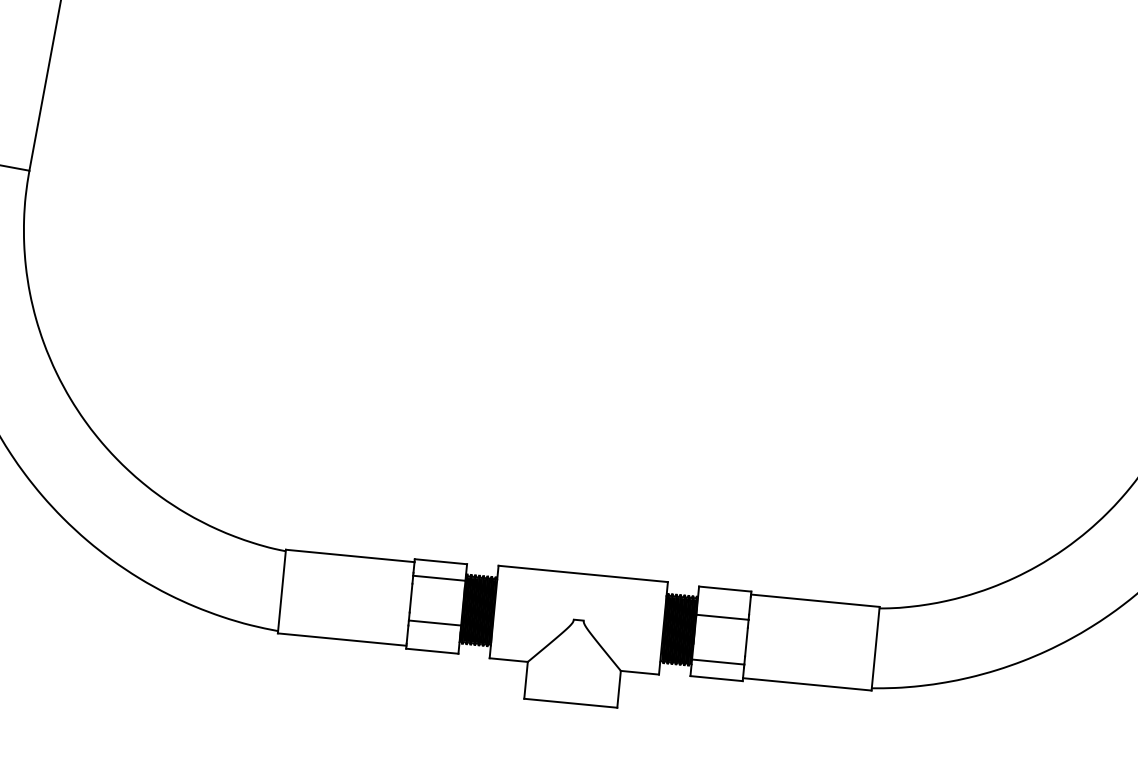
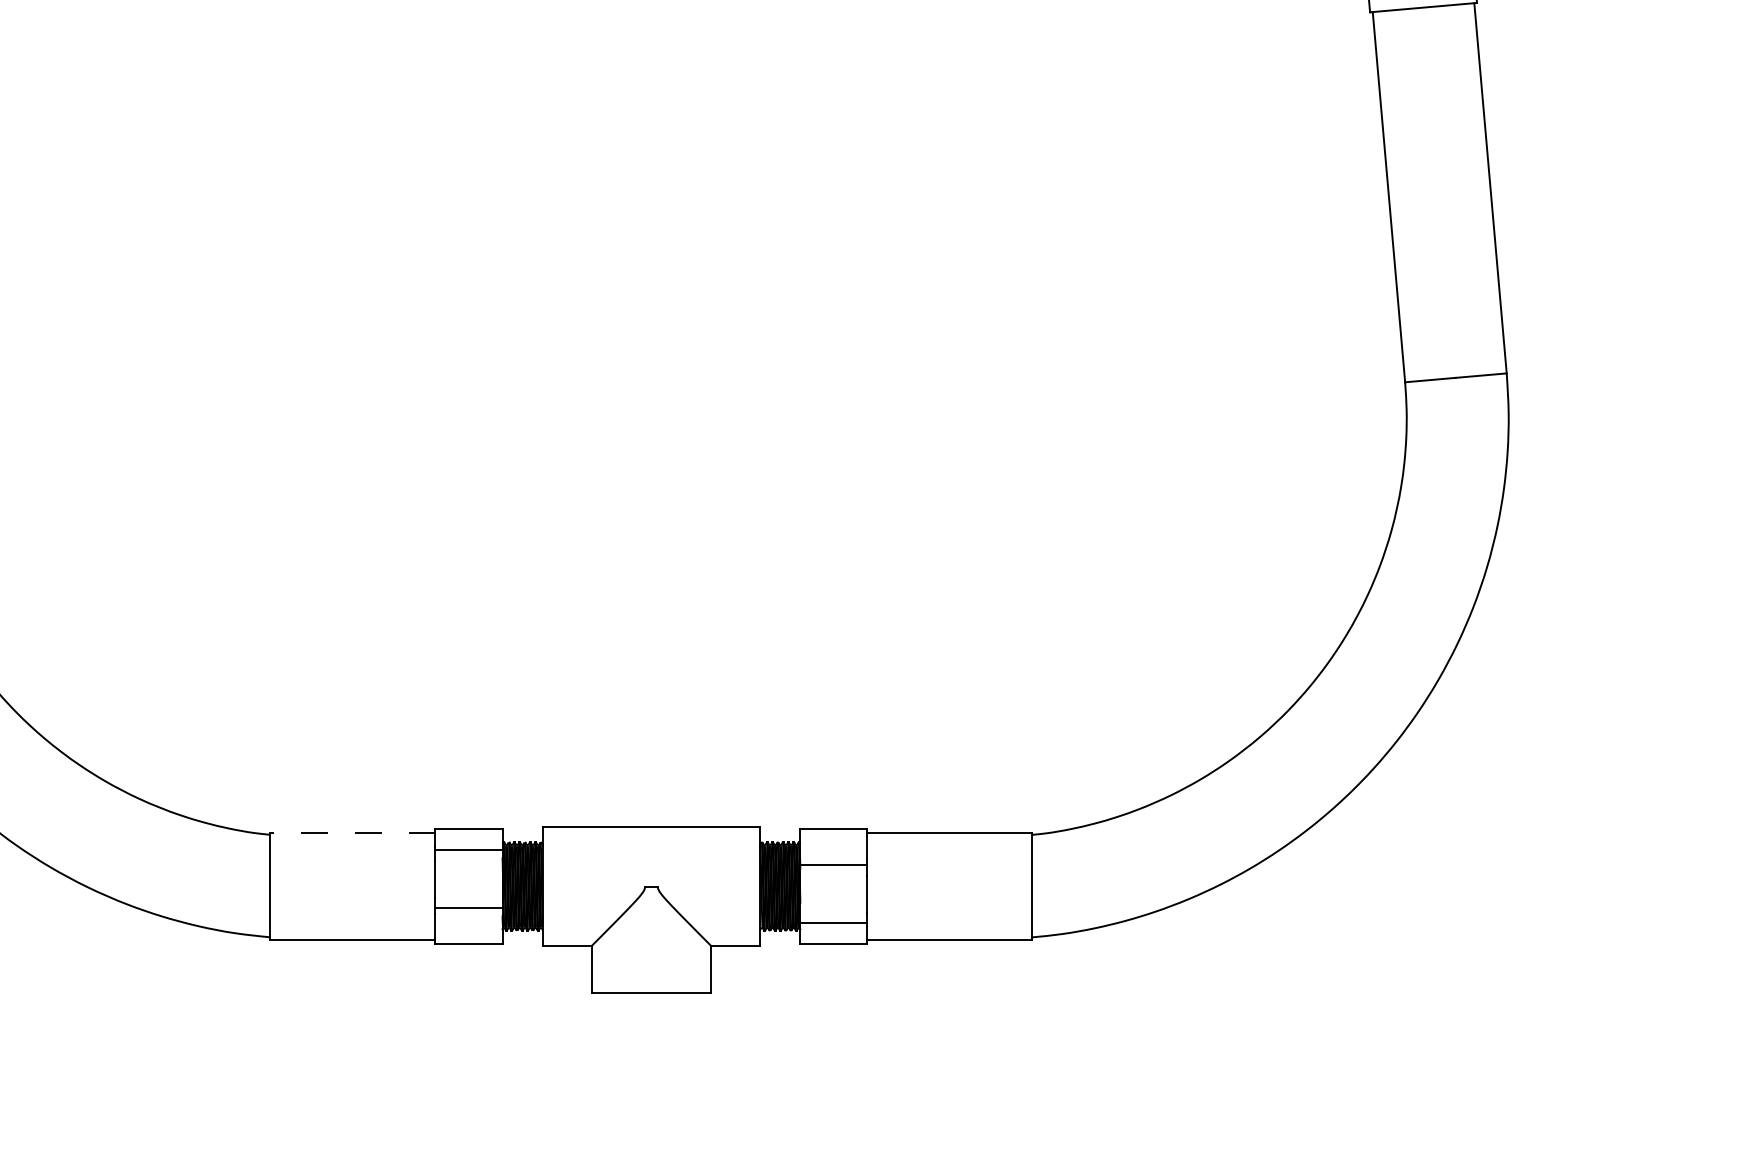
line: (349, 555) -> (352, 832), solid -> dashed

